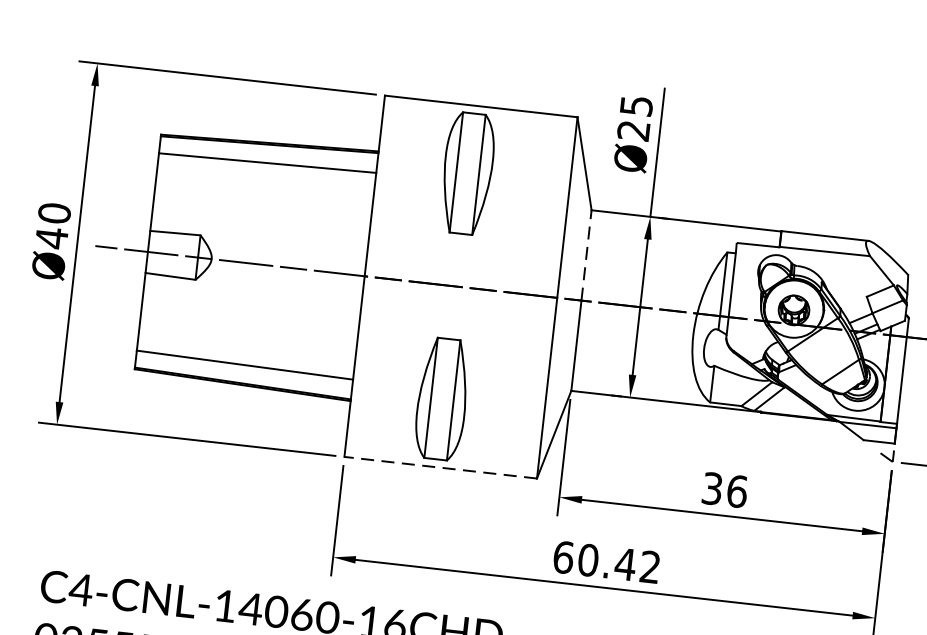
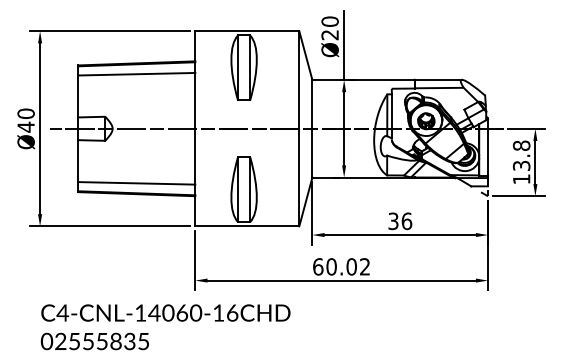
text: (635, 105) -> (329, 21), Ø25 -> Ø20
line: (586, 253) -> (312, 103), dashed -> solid
line: (439, 467) -> (246, 226), dashed -> solid
text: (625, 563) -> (351, 266), 60.42 -> 60.02

